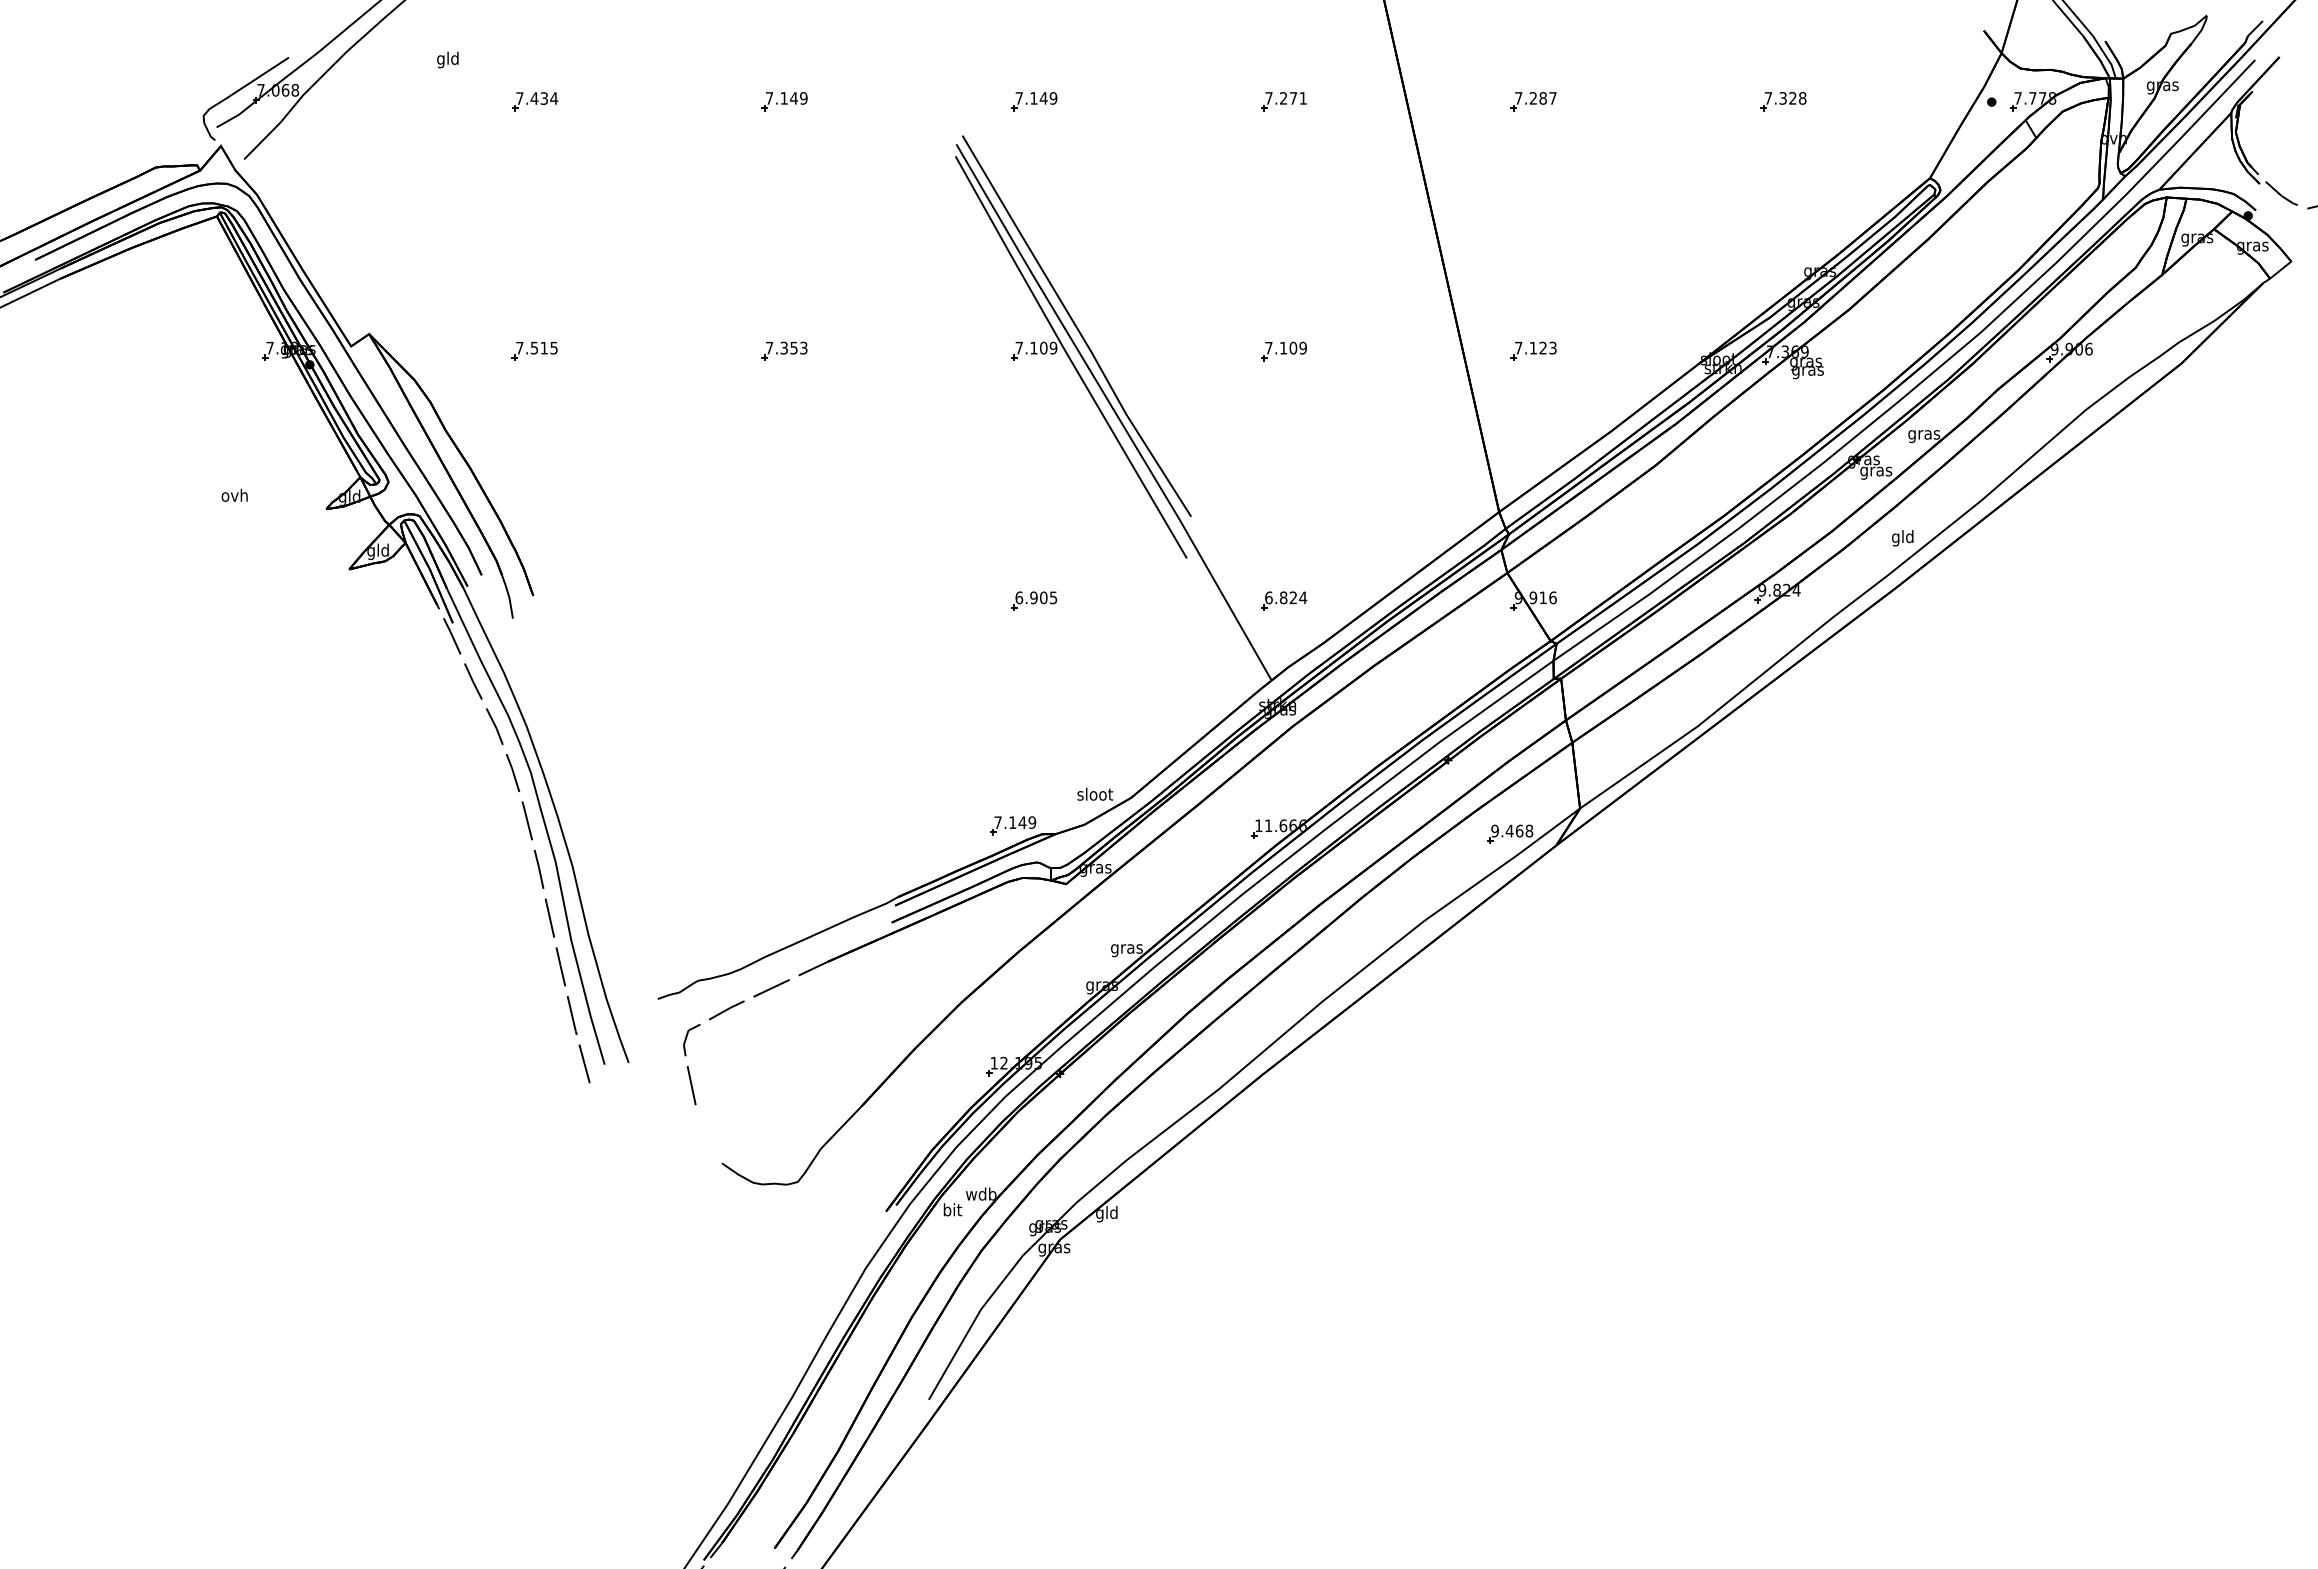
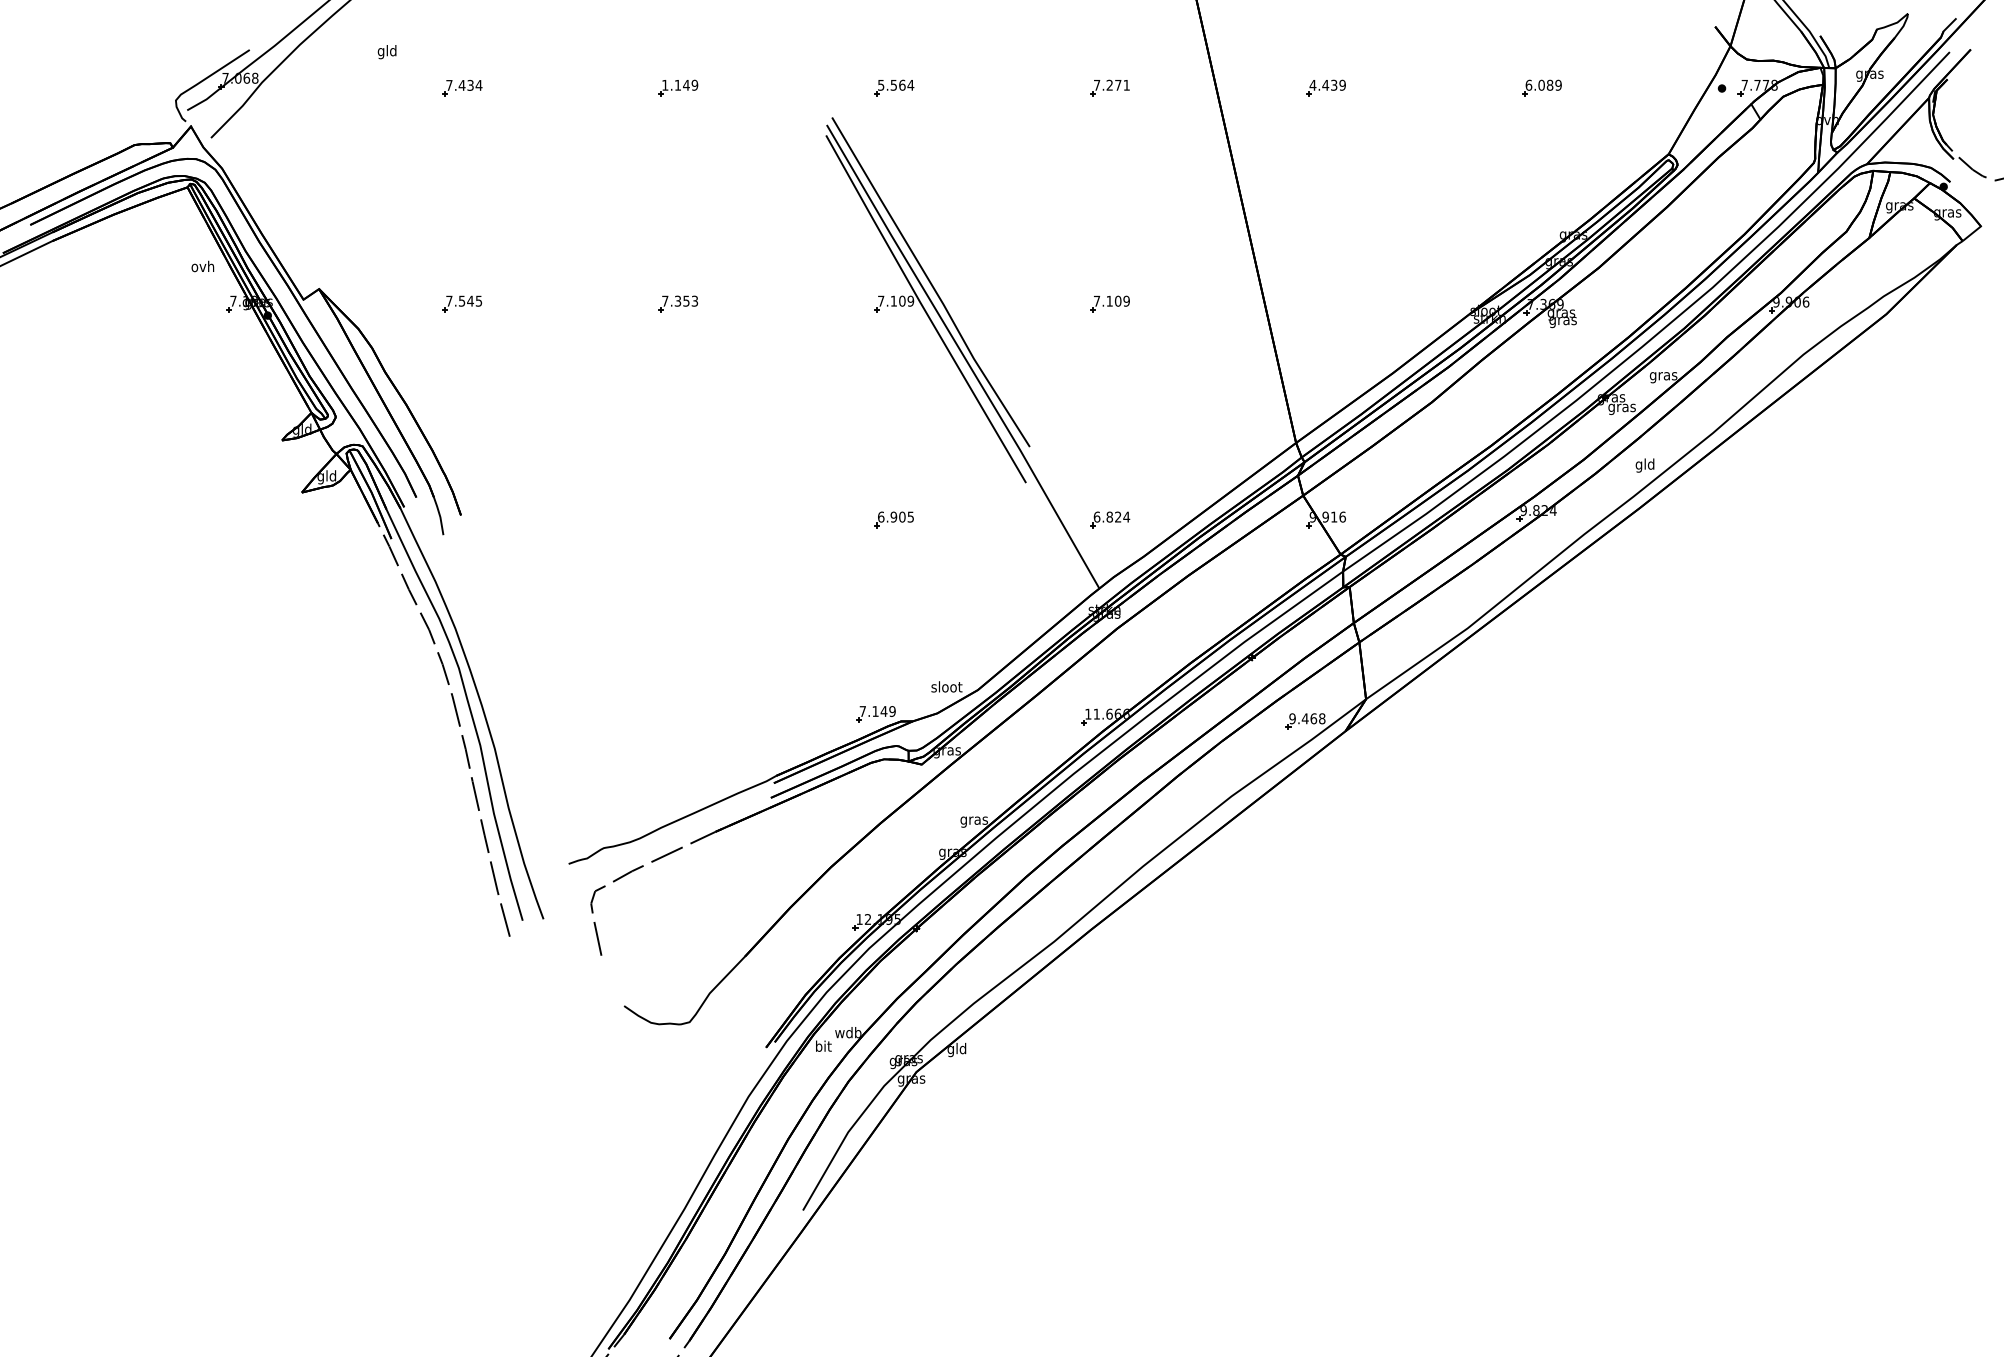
text: (1036, 97) -> (896, 84), 7.149 -> 5.564
text: (1535, 97) -> (1327, 84), 7.287 -> 4.439
text: (1785, 97) -> (1543, 84), 7.328 -> 6.089
text: (769, 98) -> (665, 85), 7.149 -> 1.149
text: (544, 347) -> (470, 300), 7.515 -> 7.545
part: (1533, 350) -> (1325, 303), removed
text: (234, 495) -> (202, 266), moved

